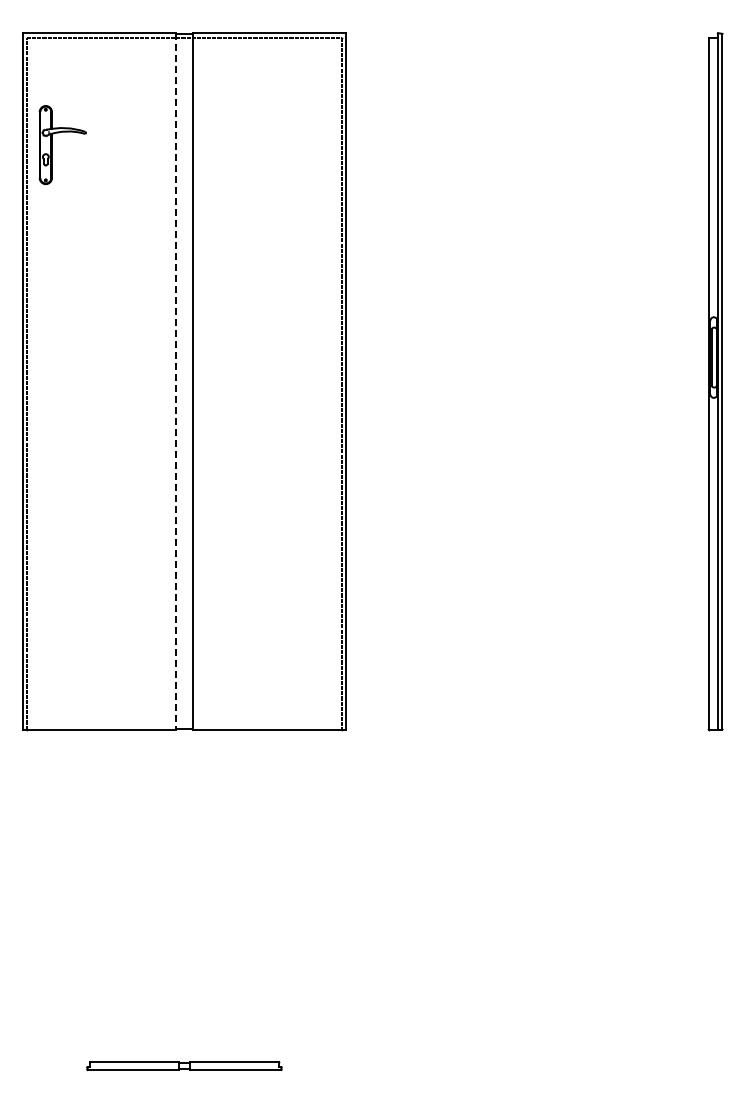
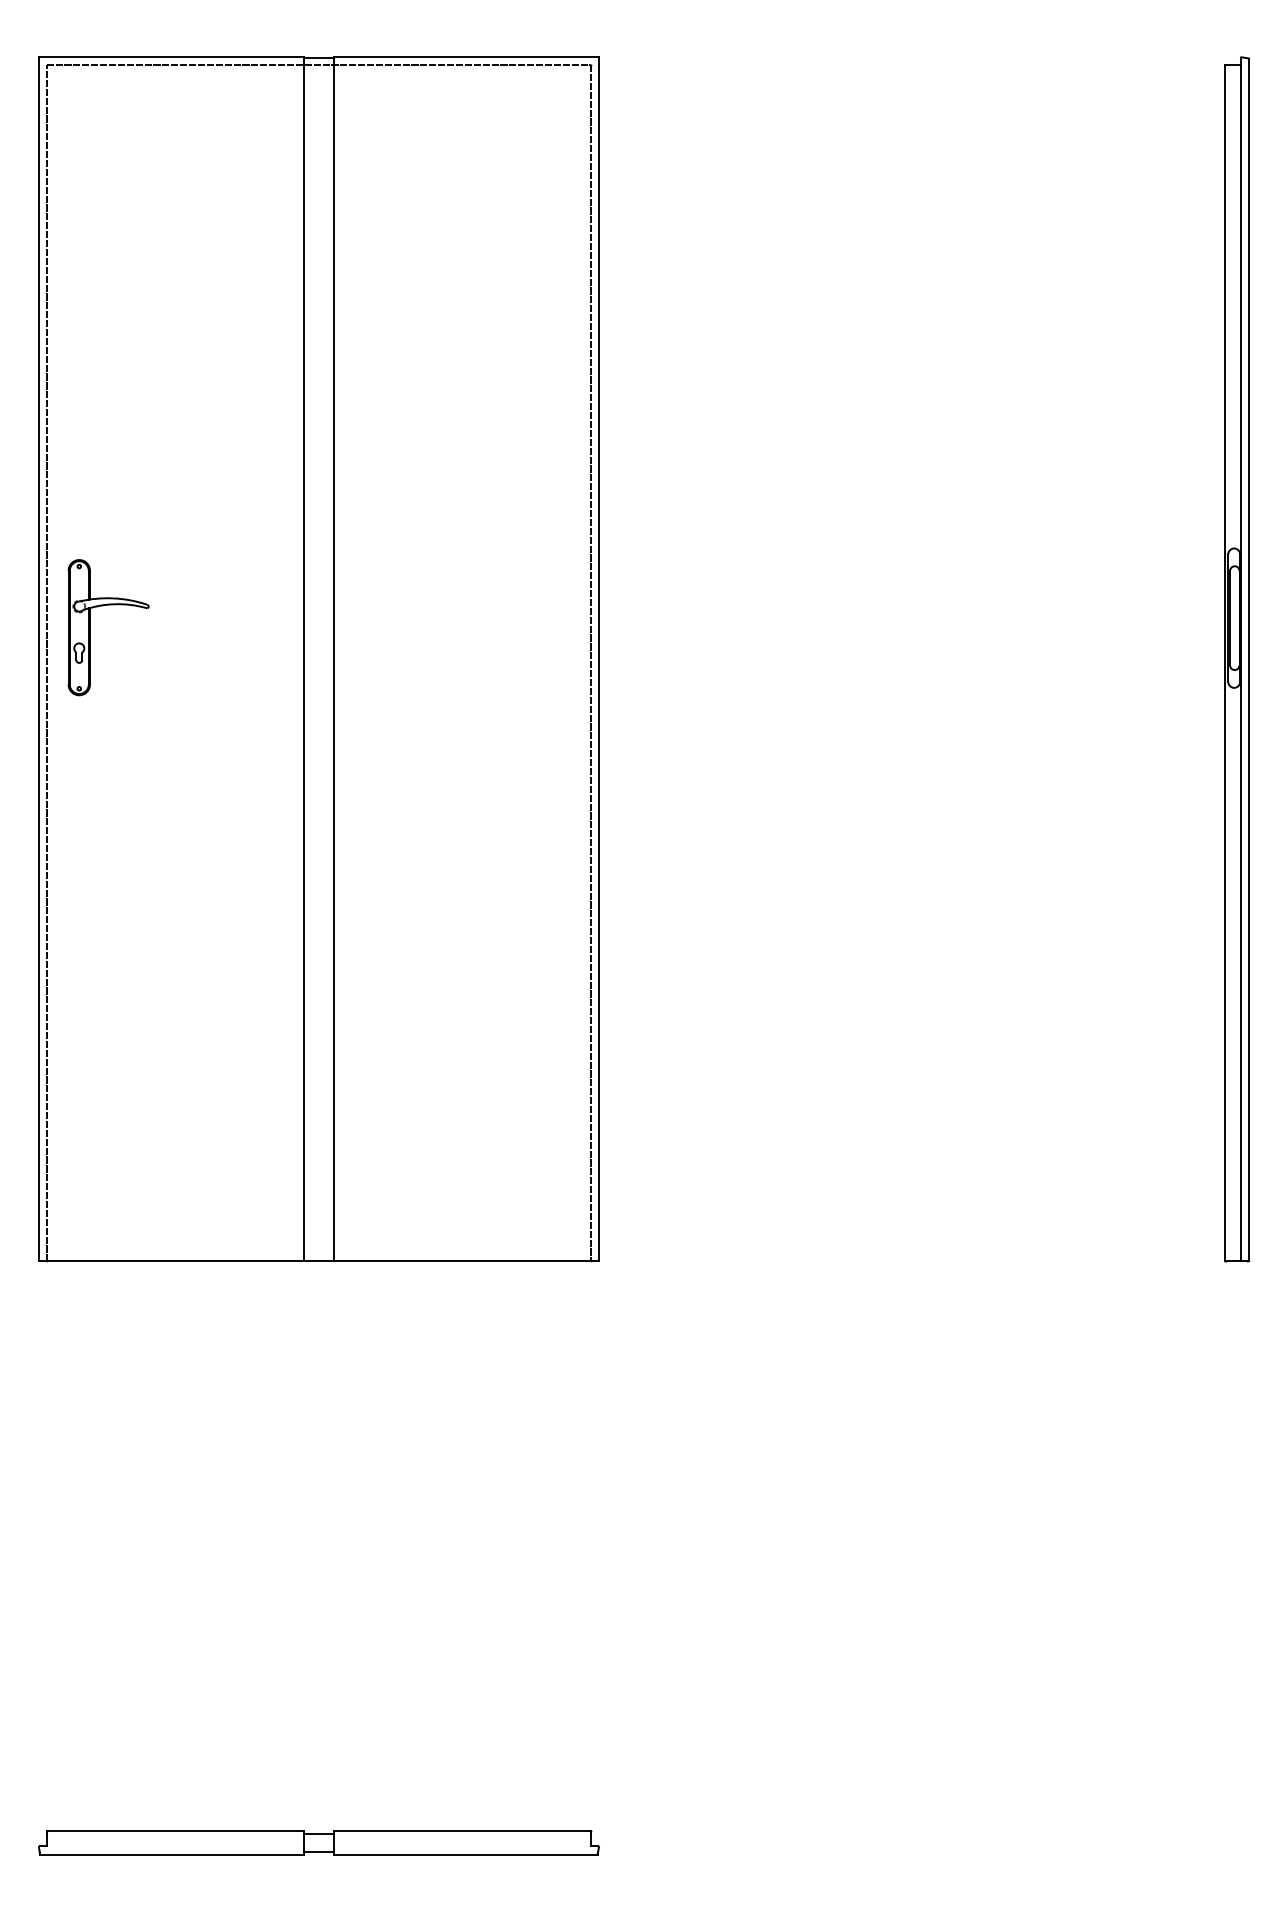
part: (52, 145) -> (90, 628), moved
line: (175, 381) -> (303, 659), dashed -> solid
part: (184, 1065) -> (318, 1842), size x1.67

